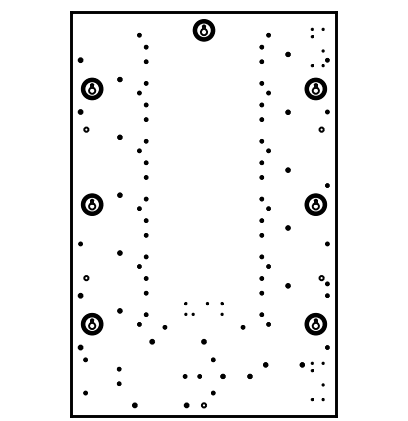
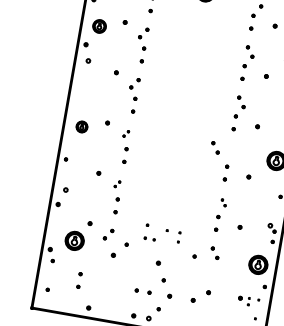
part: (91, 88) -> (99, 25), size x0.7
part: (142, 203) -> (125, 133), size x0.6
part: (264, 203) -> (214, 147), moved
part: (91, 204) -> (81, 126), size x0.6
part: (142, 261) -> (117, 184), size x0.6
part: (264, 261) -> (223, 202), size x0.6
part: (189, 308) -> (150, 232), size x1.4
part: (91, 324) -> (74, 241), moved

